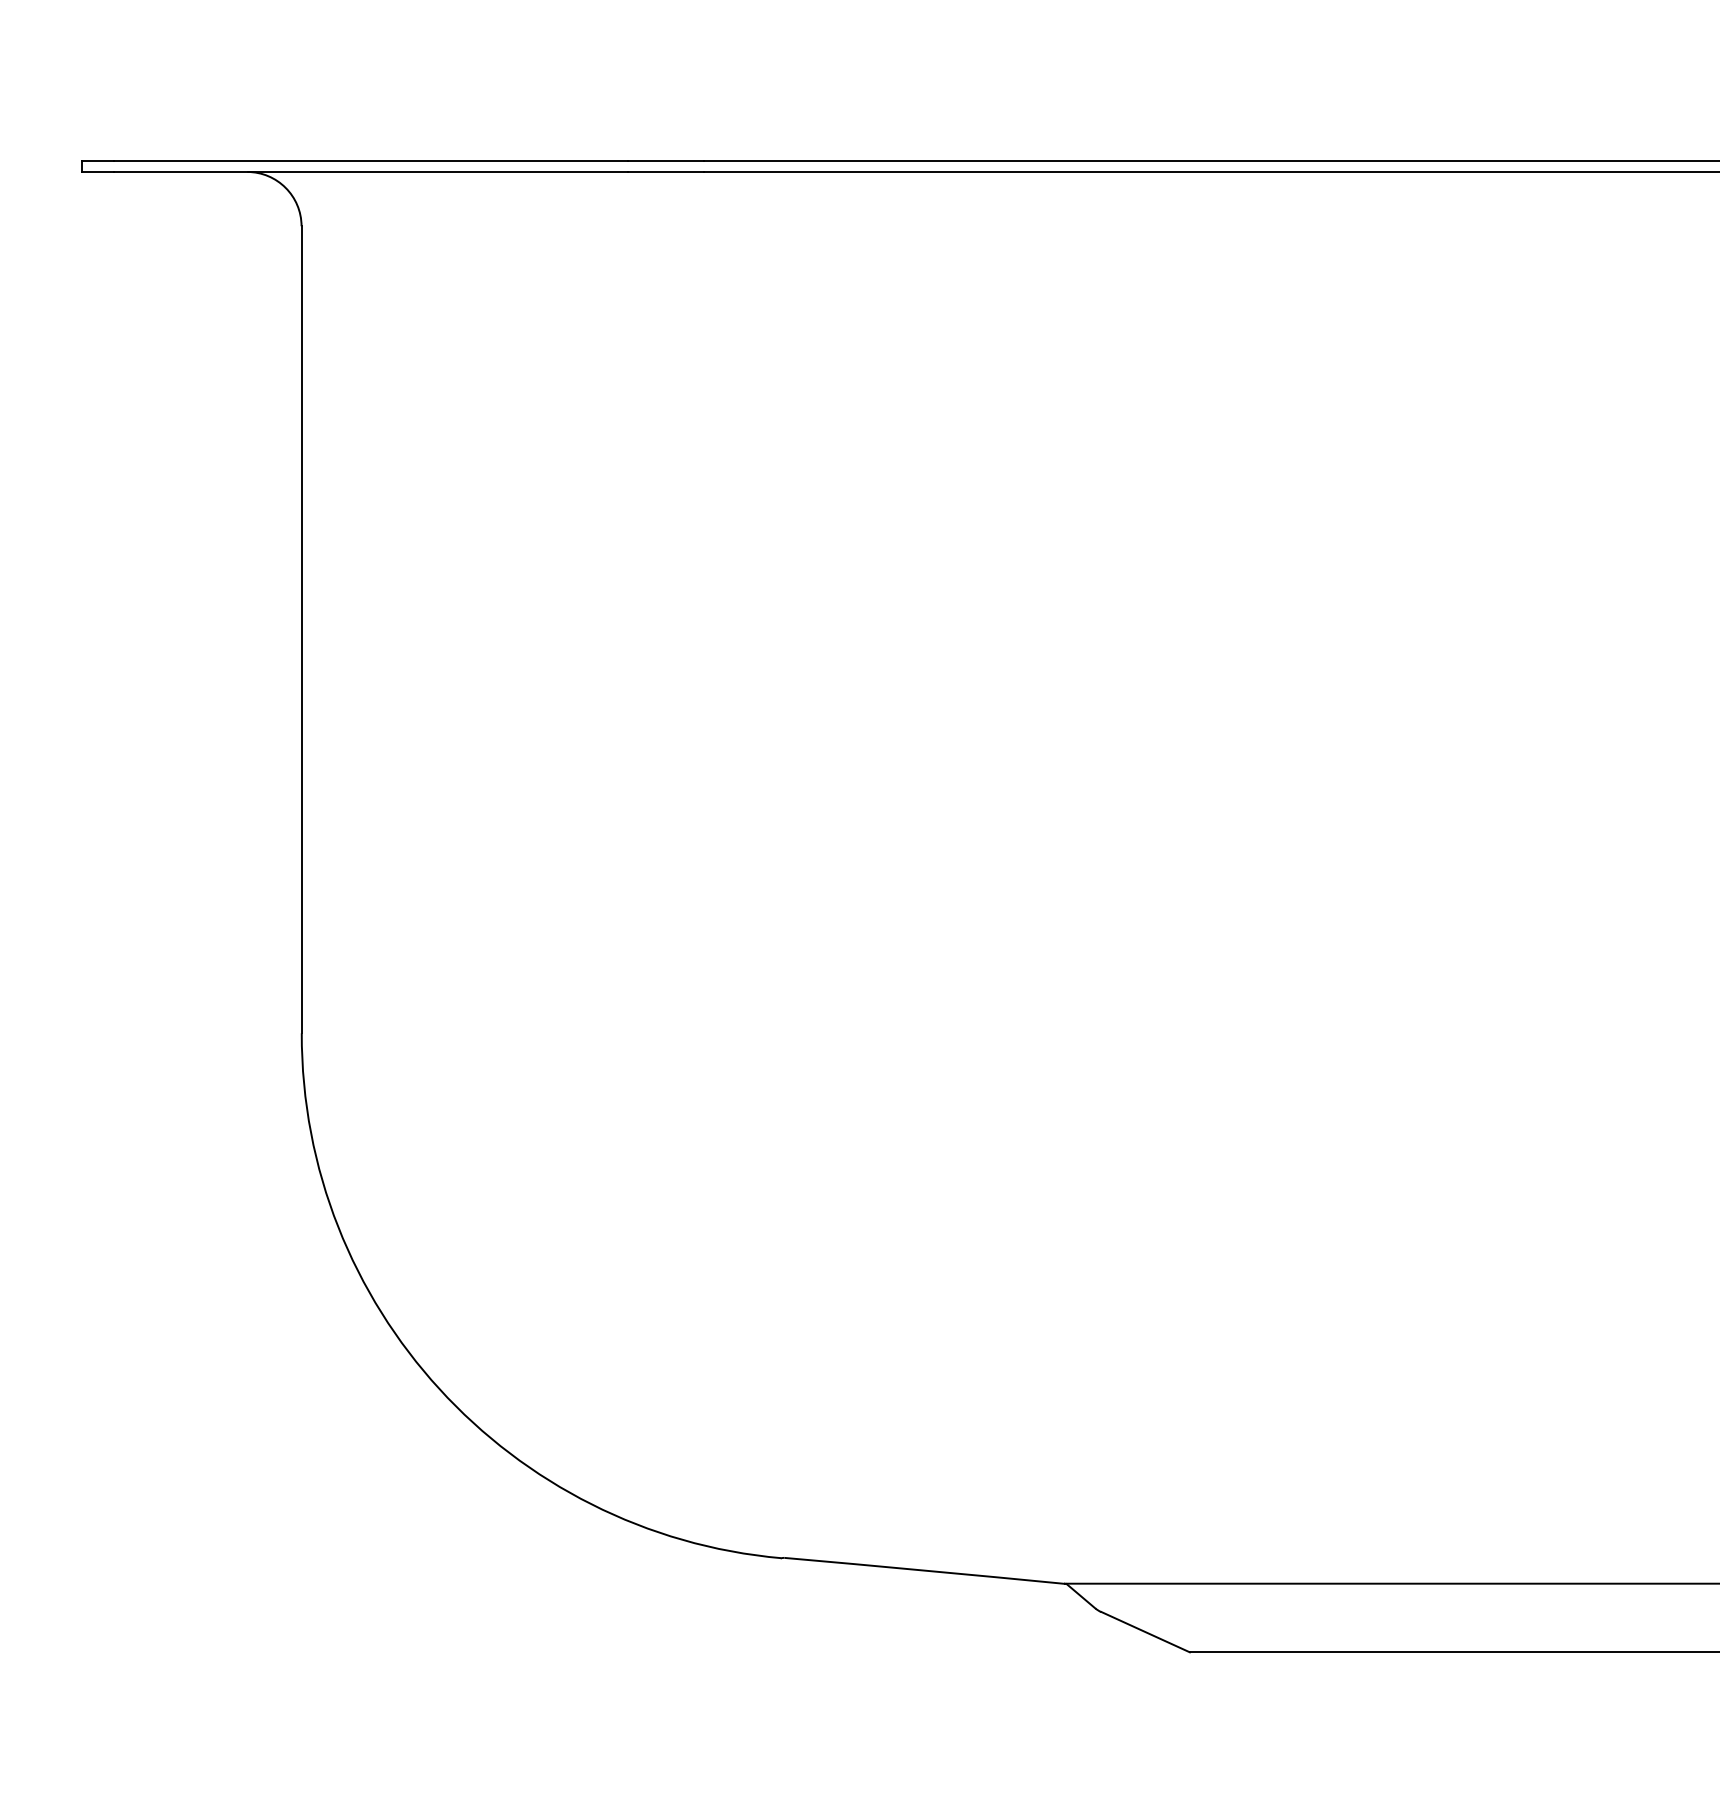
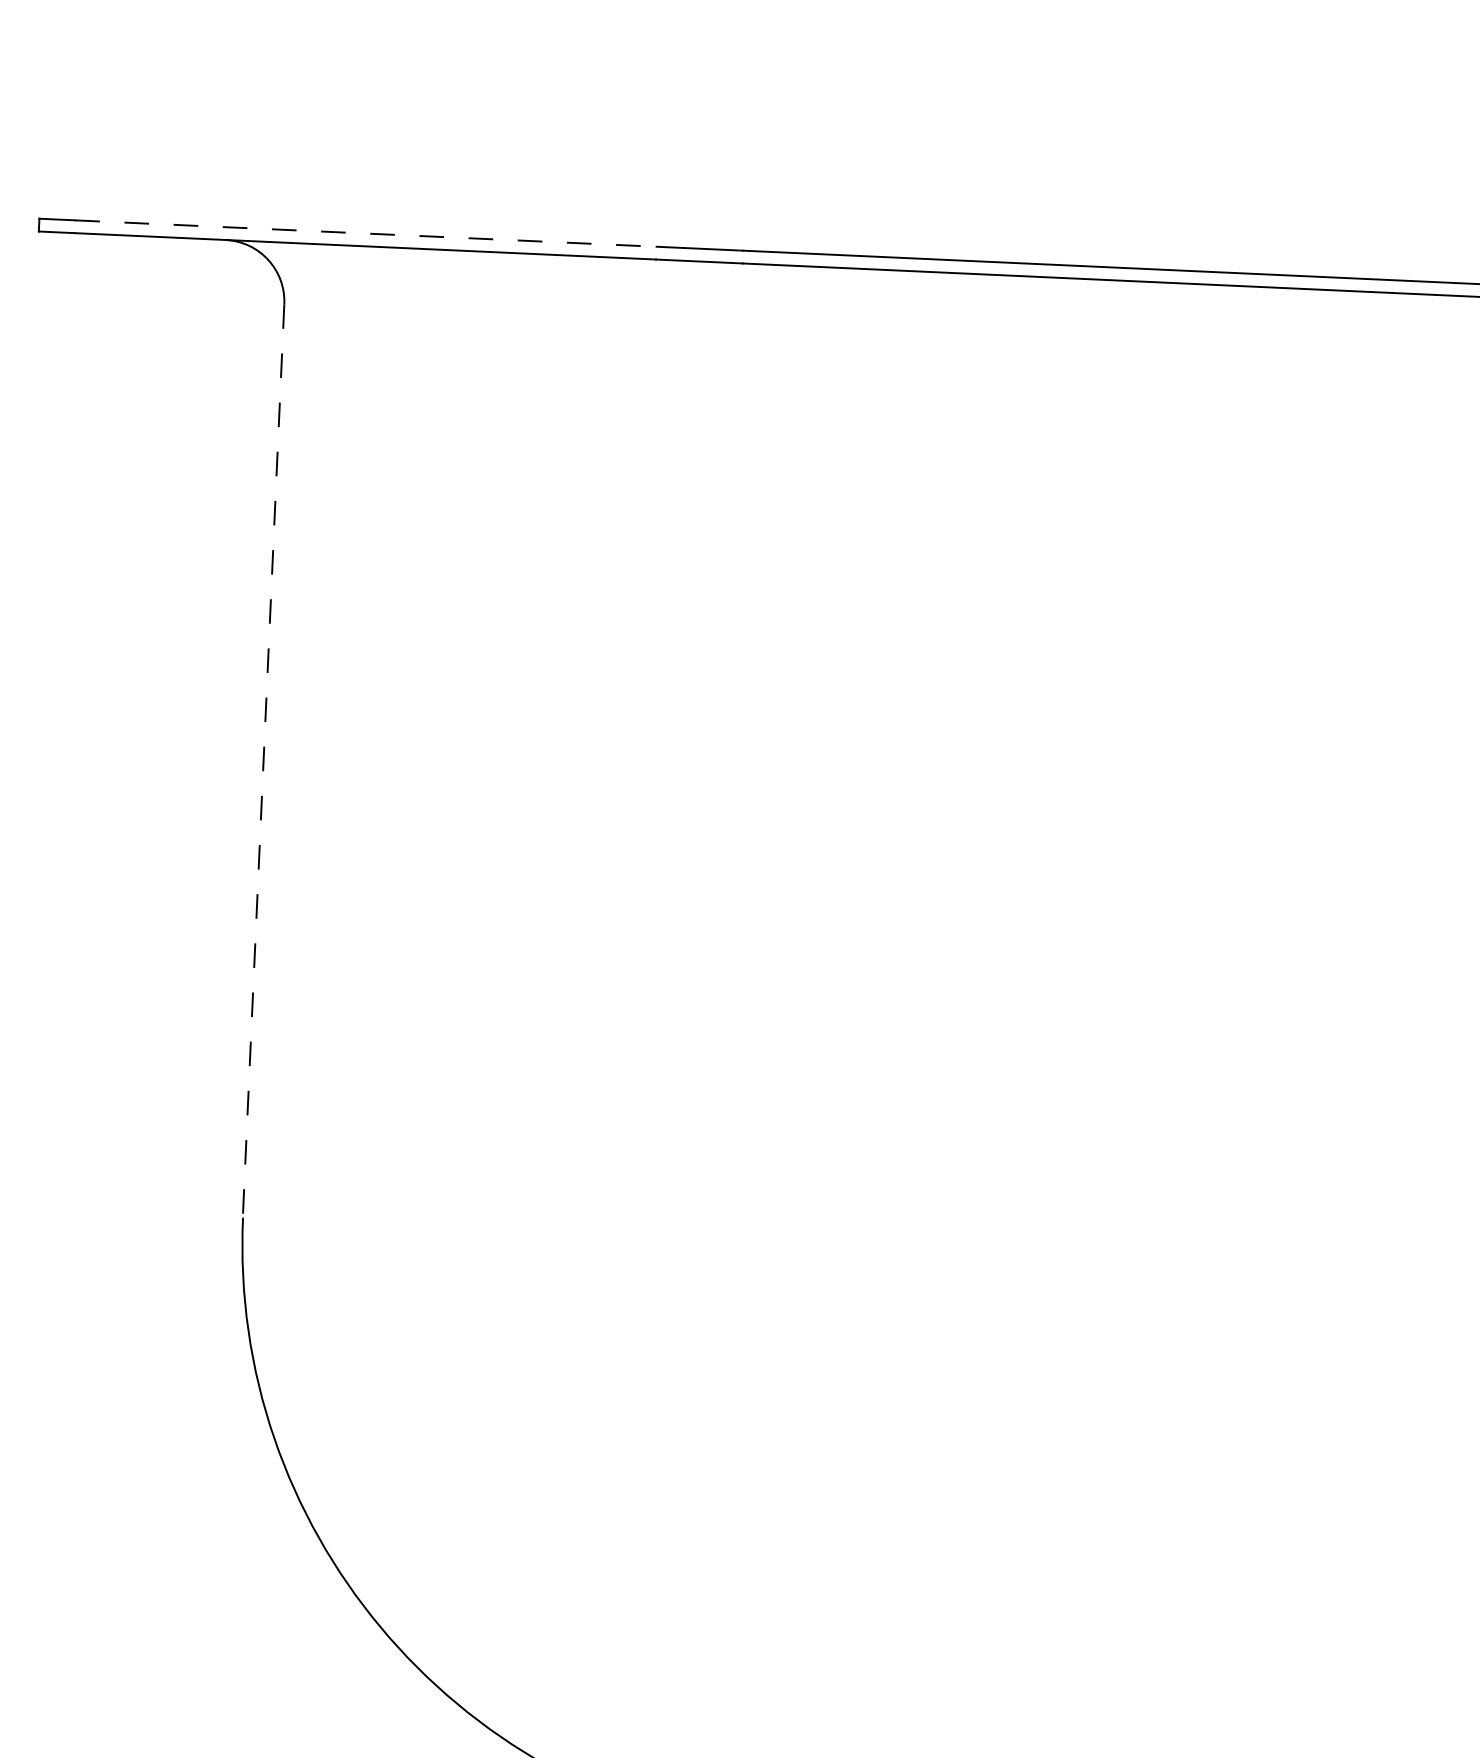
line: (370, 160) -> (365, 233), solid -> dashed
line: (301, 630) -> (263, 761), solid -> dashed

